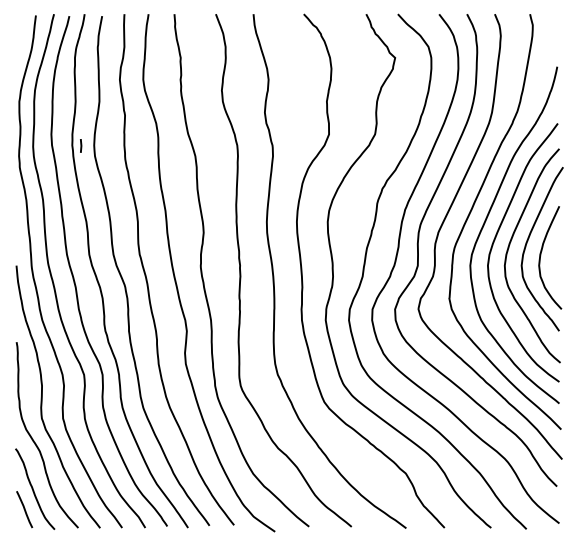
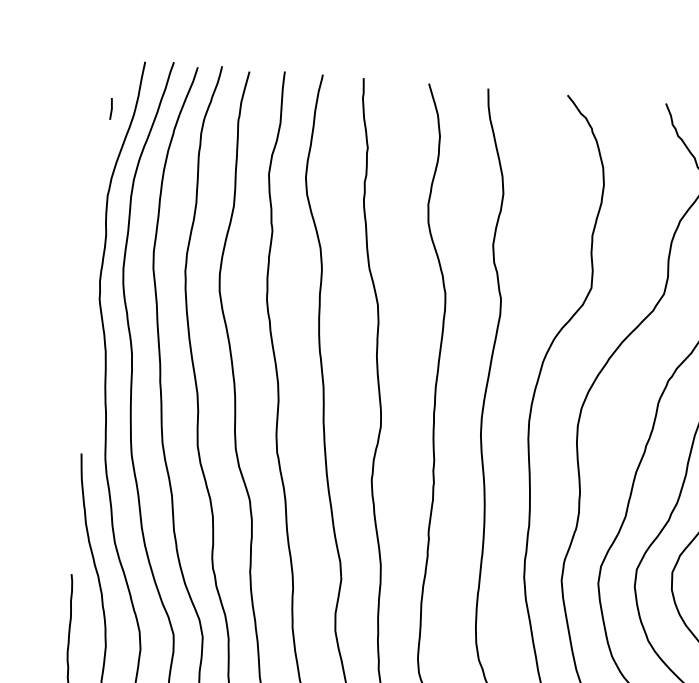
line: (81, 145) -> (112, 108), moved

